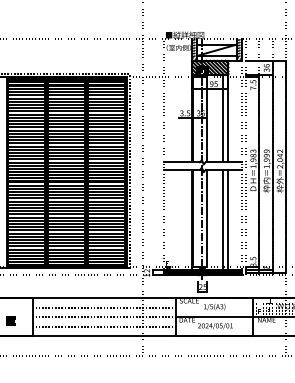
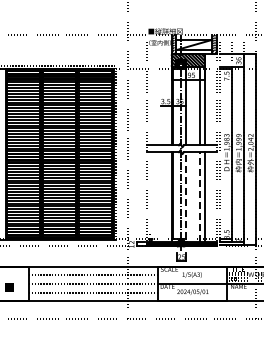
line: (207, 218) -> (185, 195), solid -> dashed
line: (222, 219) -> (199, 196), solid -> dashed

